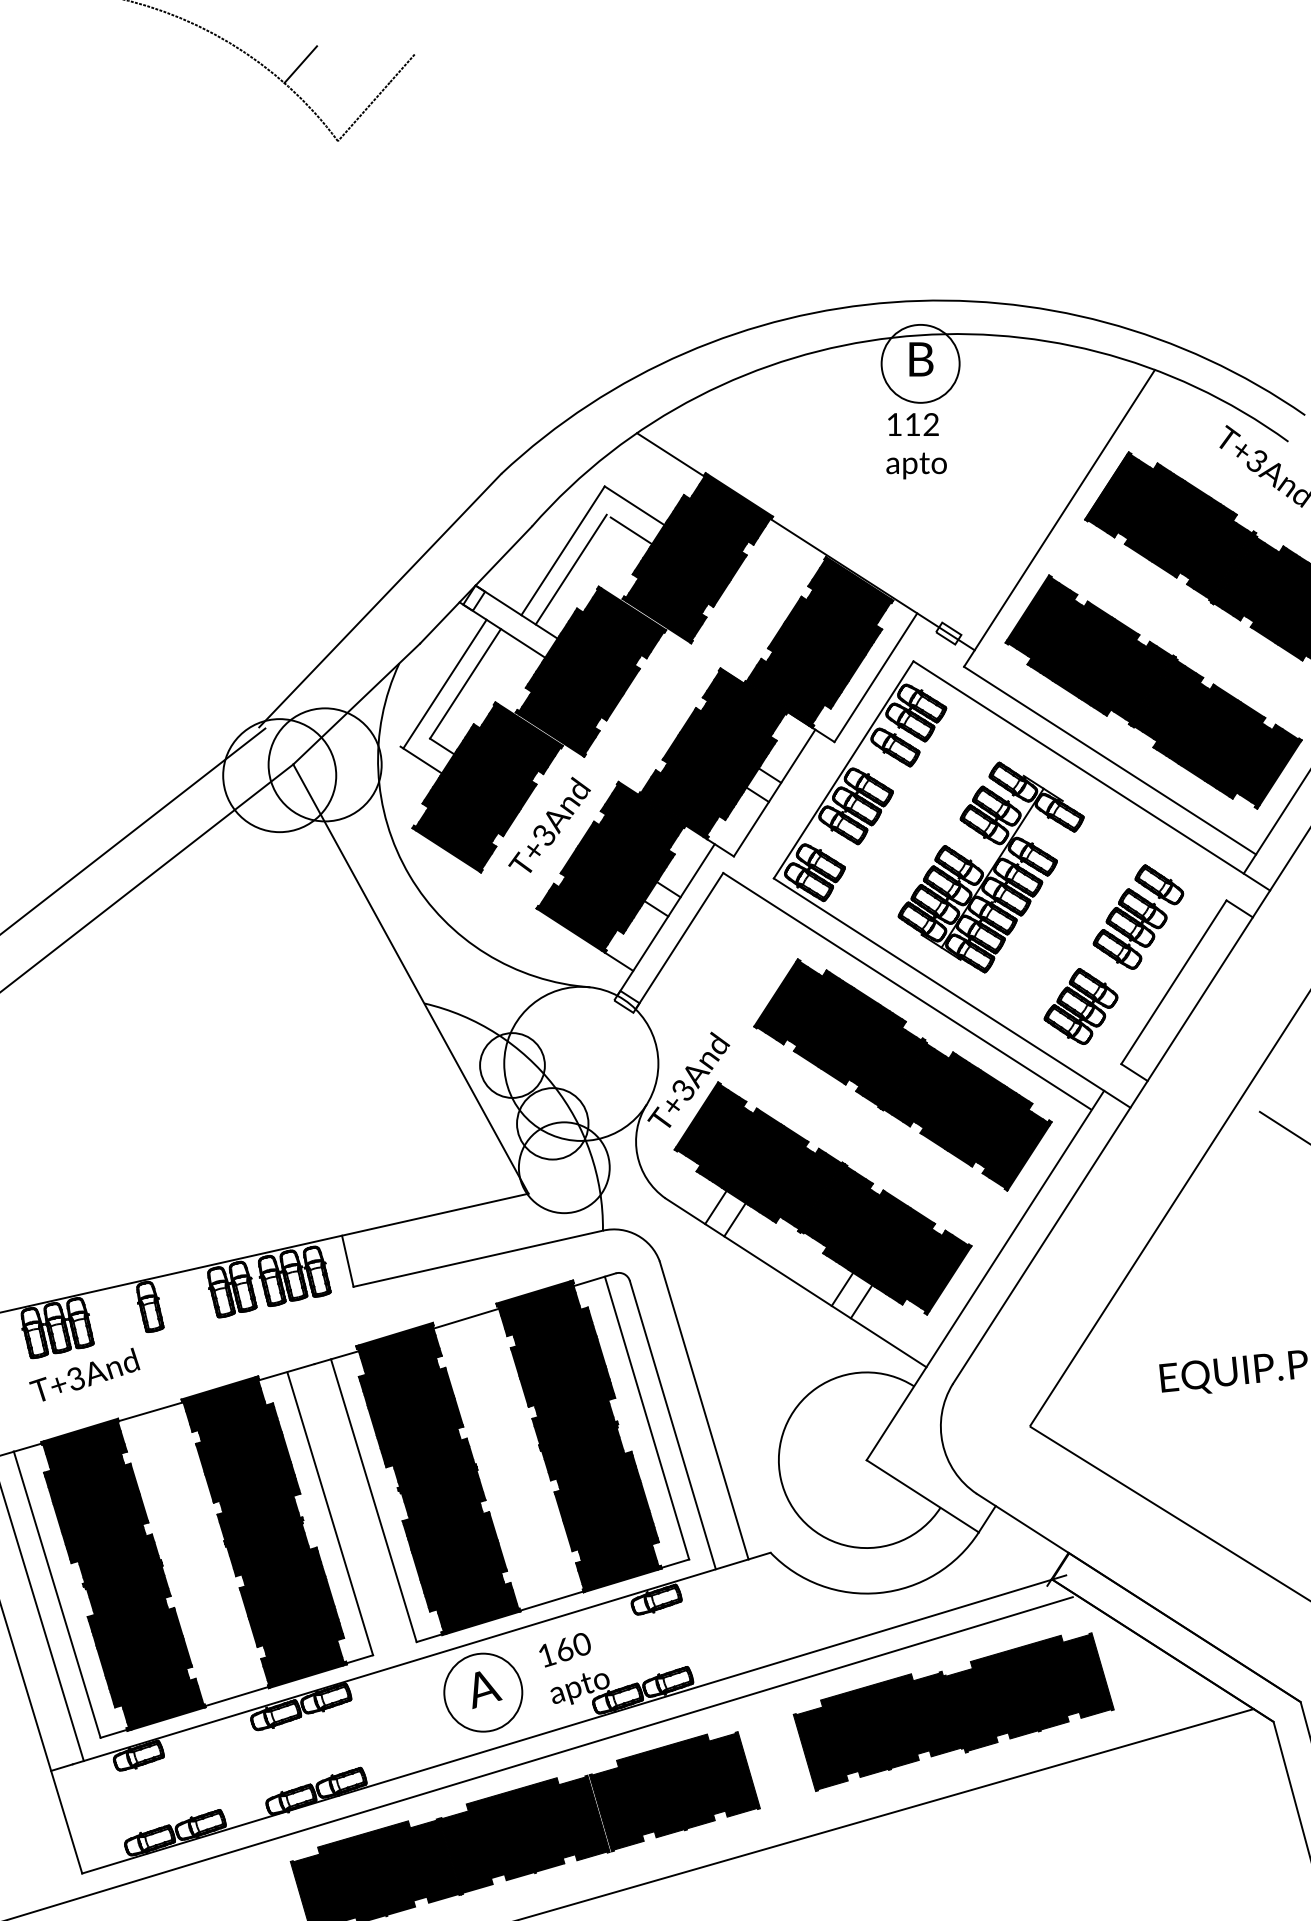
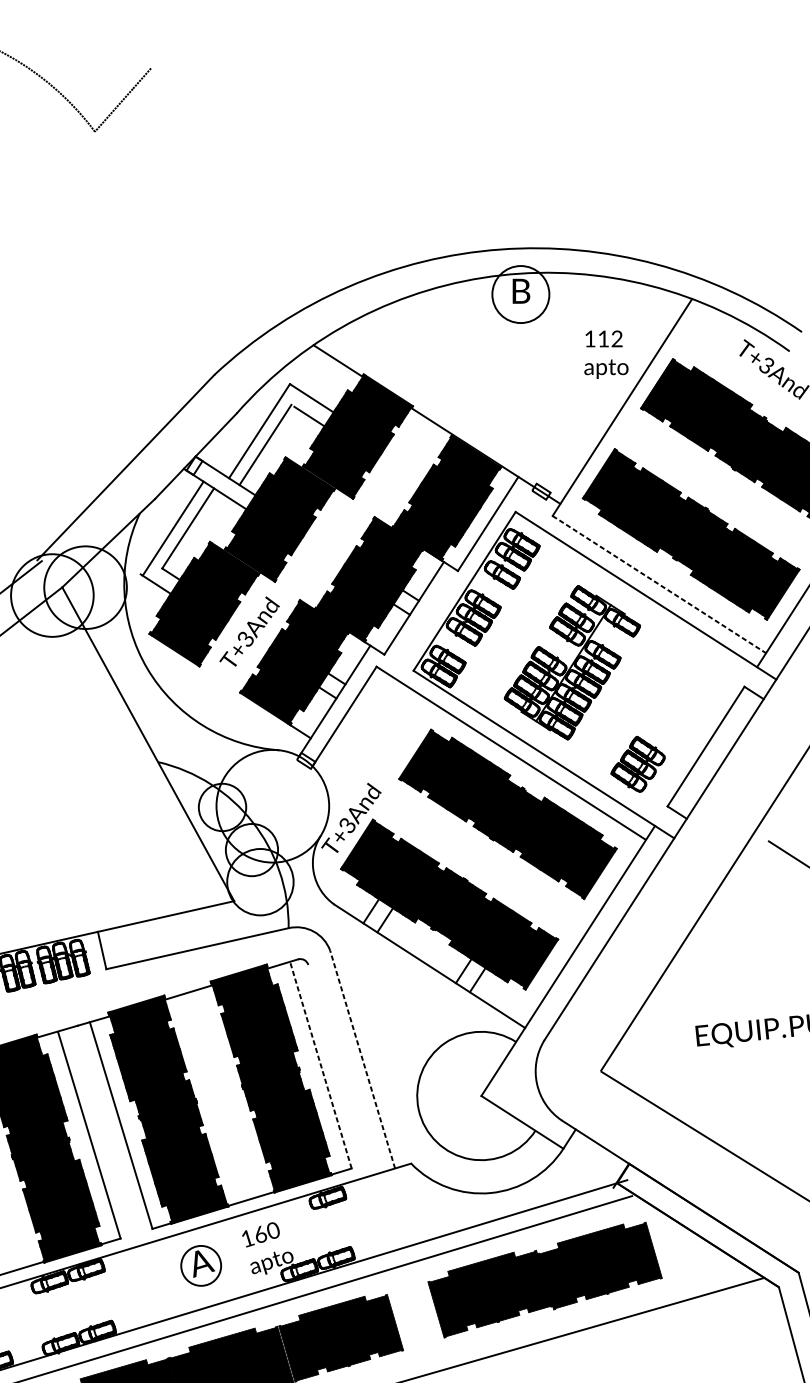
line: (300, 64) -> (67, 75), removed
text: (916, 446) -> (606, 354), moved
line: (1110, 760) -> (659, 584), solid -> dashed
part: (1138, 916) -> (680, 698), removed
line: (704, 1410) -> (362, 1059), solid -> dashed
line: (647, 1418) -> (321, 1065), solid -> dashed
line: (672, 1425) -> (339, 1070), removed
circle: (483, 1692) -> (201, 1265), size x0.7

